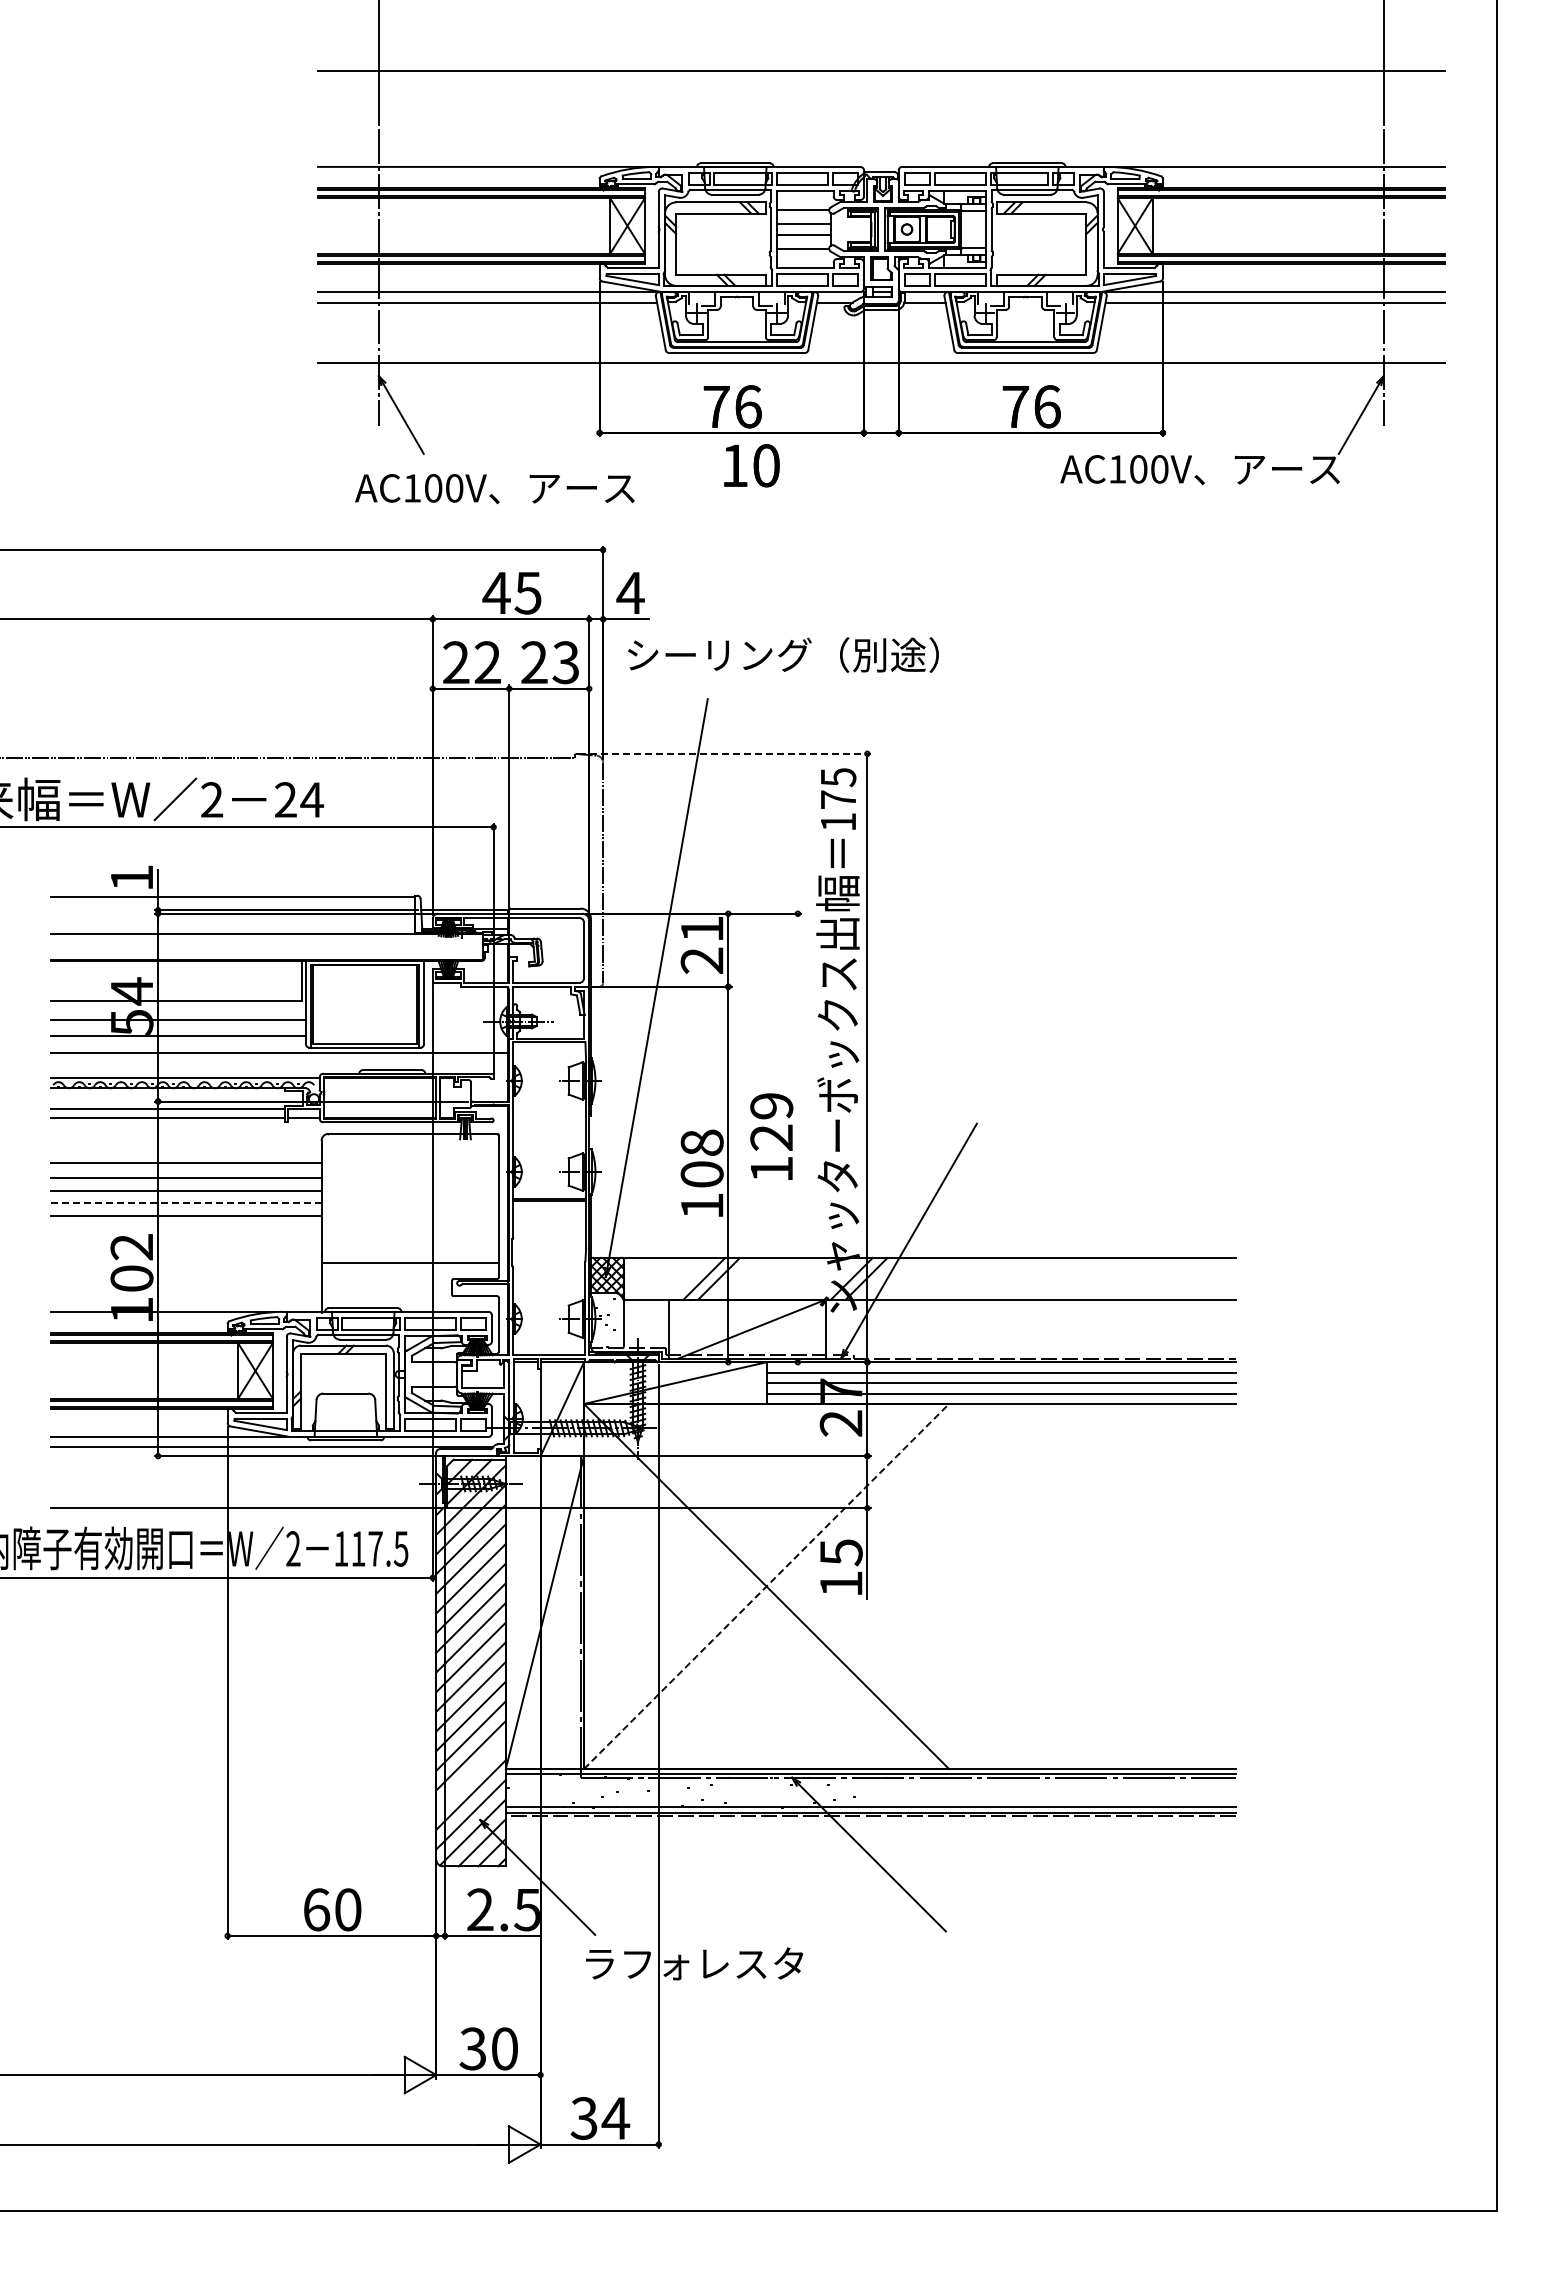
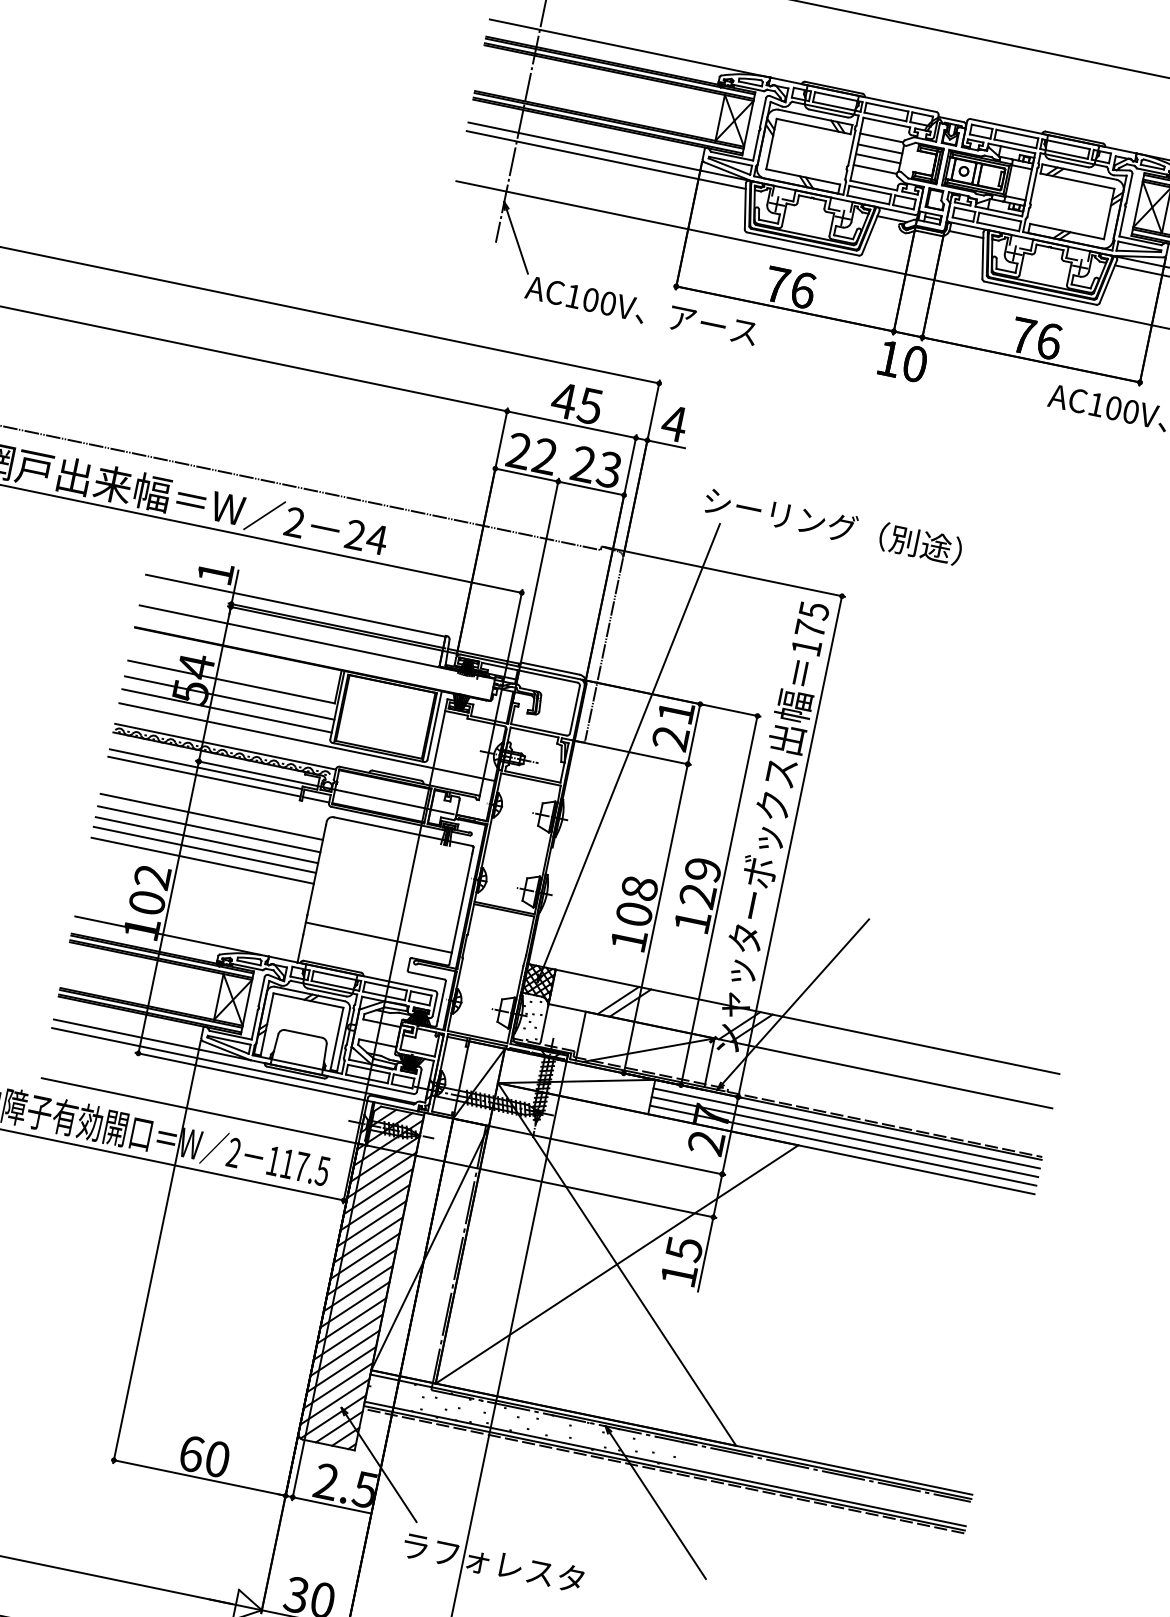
text: (751, 465) -> (902, 361), moved
text: (494, 489) -> (640, 311), moved
text: (783, 654) -> (833, 525), moved
line: (725, 753) -> (725, 571), dashed -> solid
line: (797, 1137) -> (719, 900), added
line: (186, 1203) -> (204, 850), dashed -> solid
line: (766, 1586) -> (617, 1264), dashed -> solid
line: (470, 1775) -> (341, 1369), added

